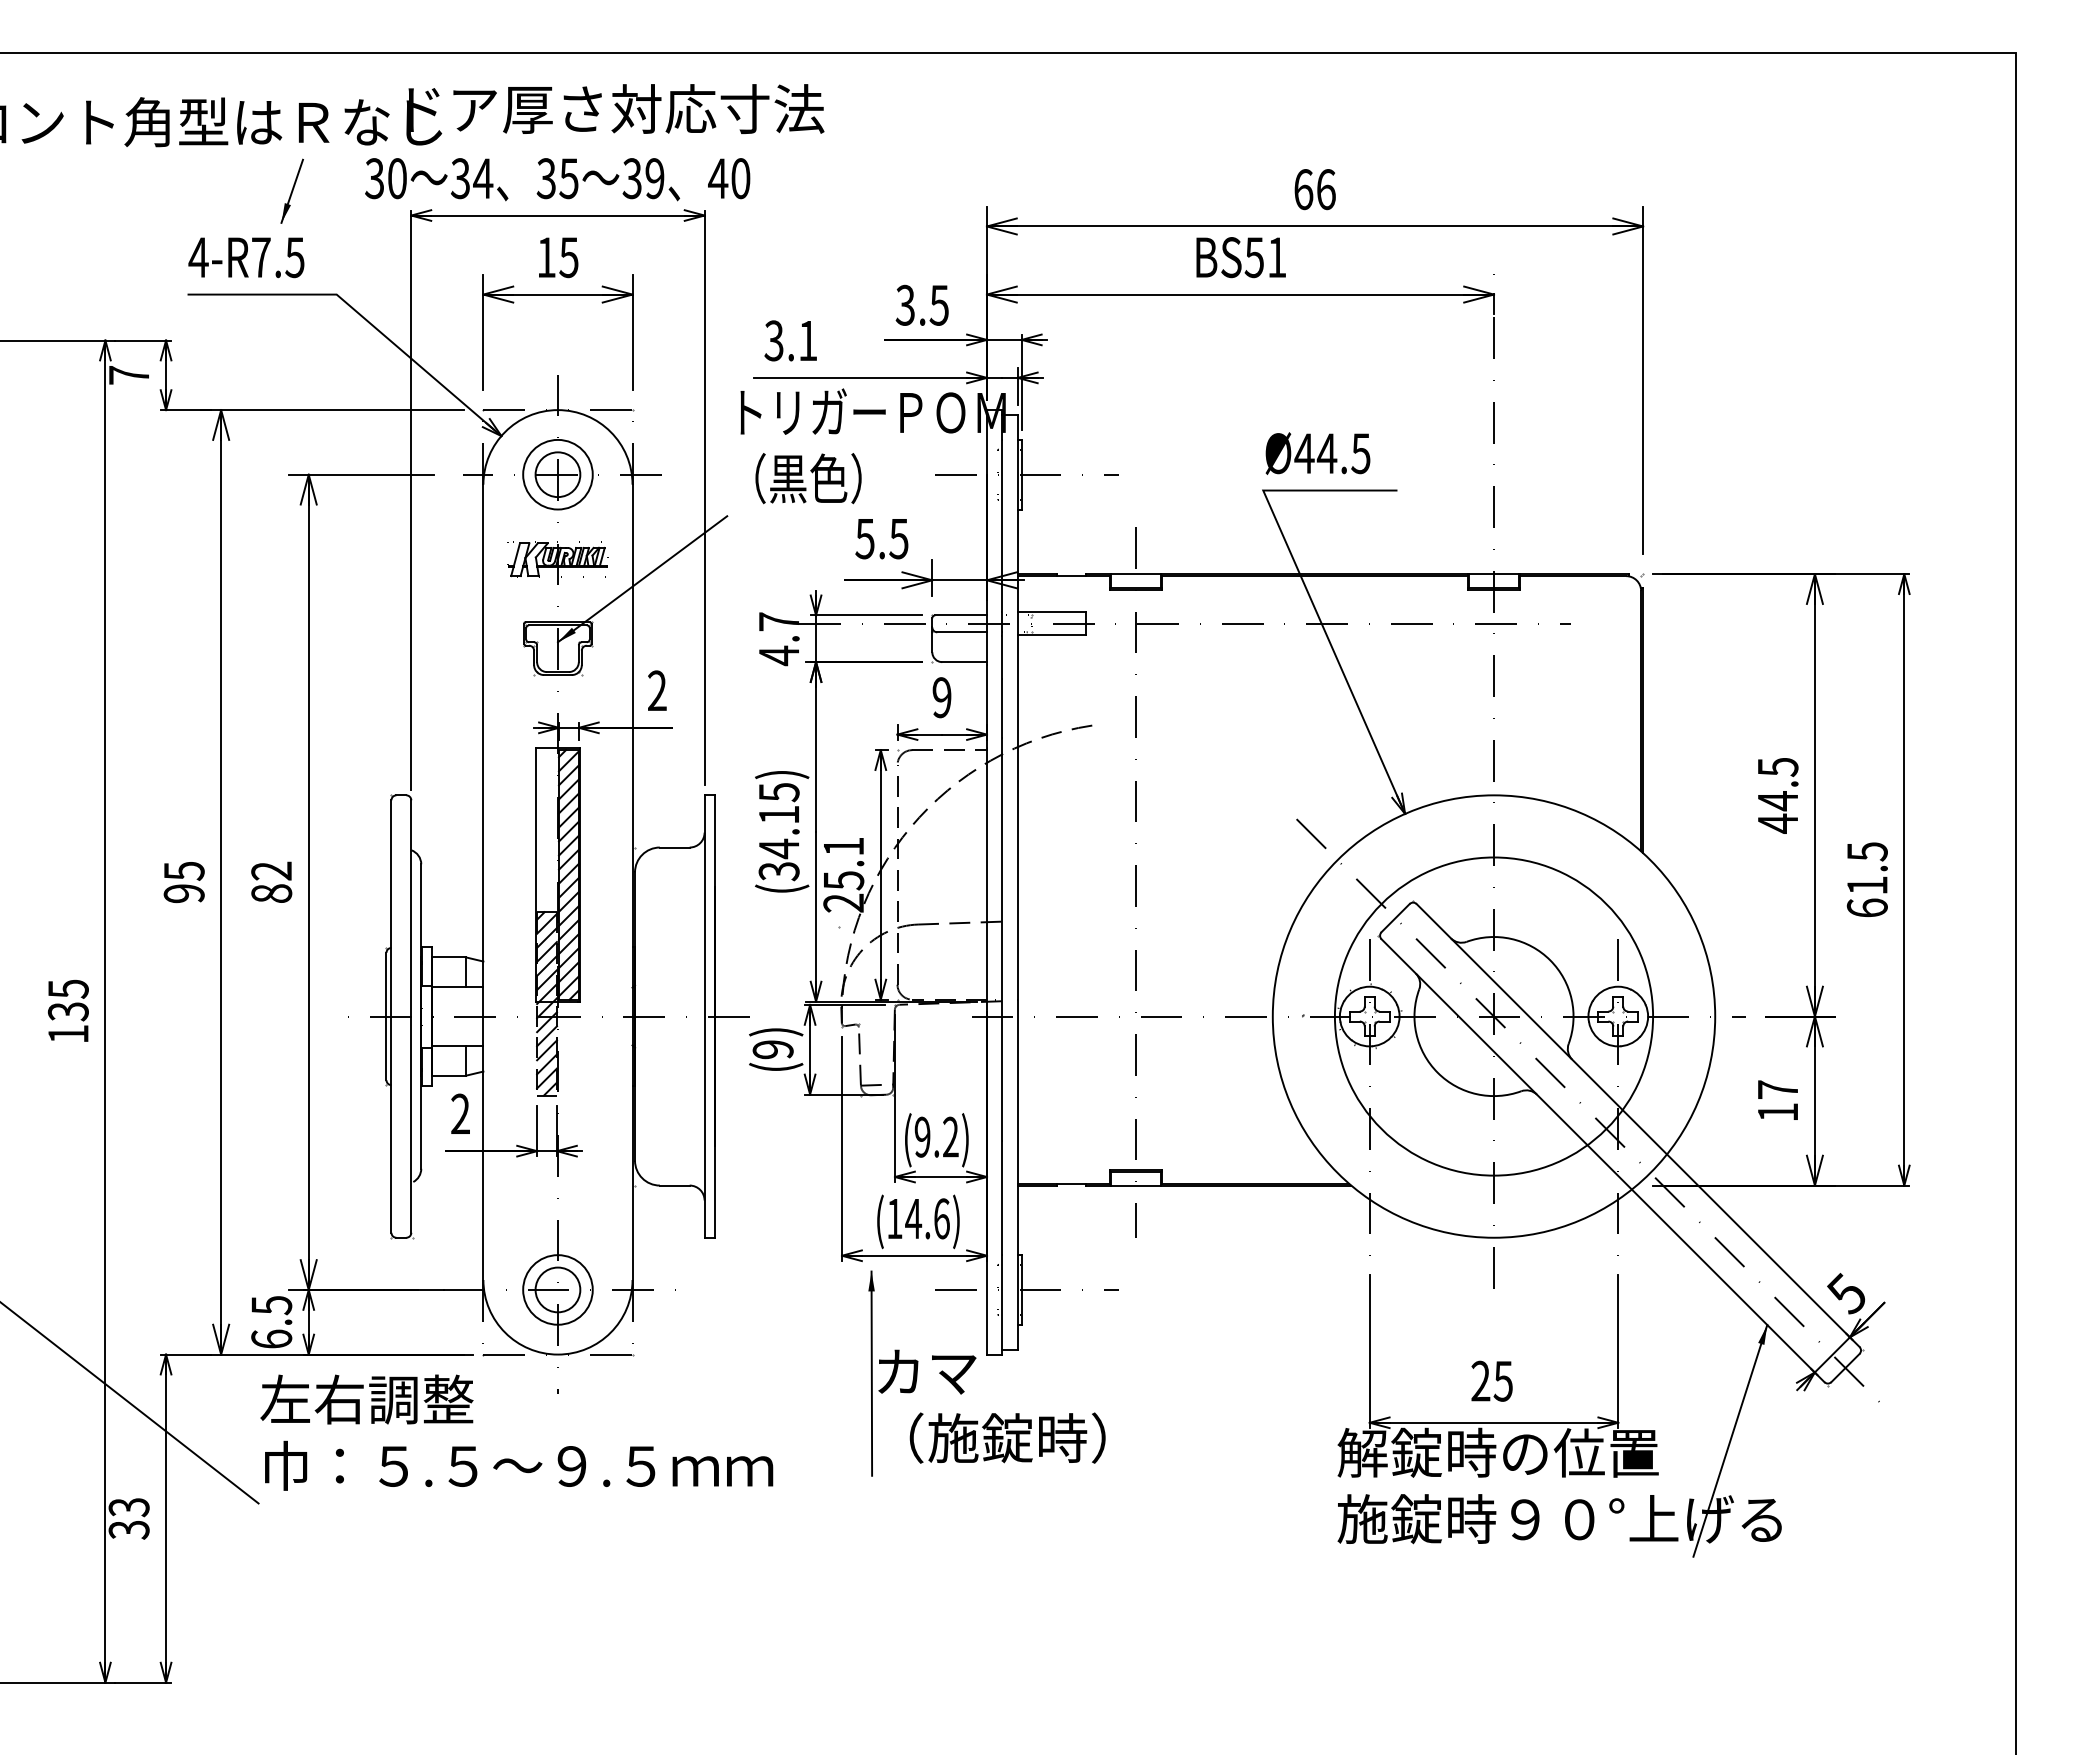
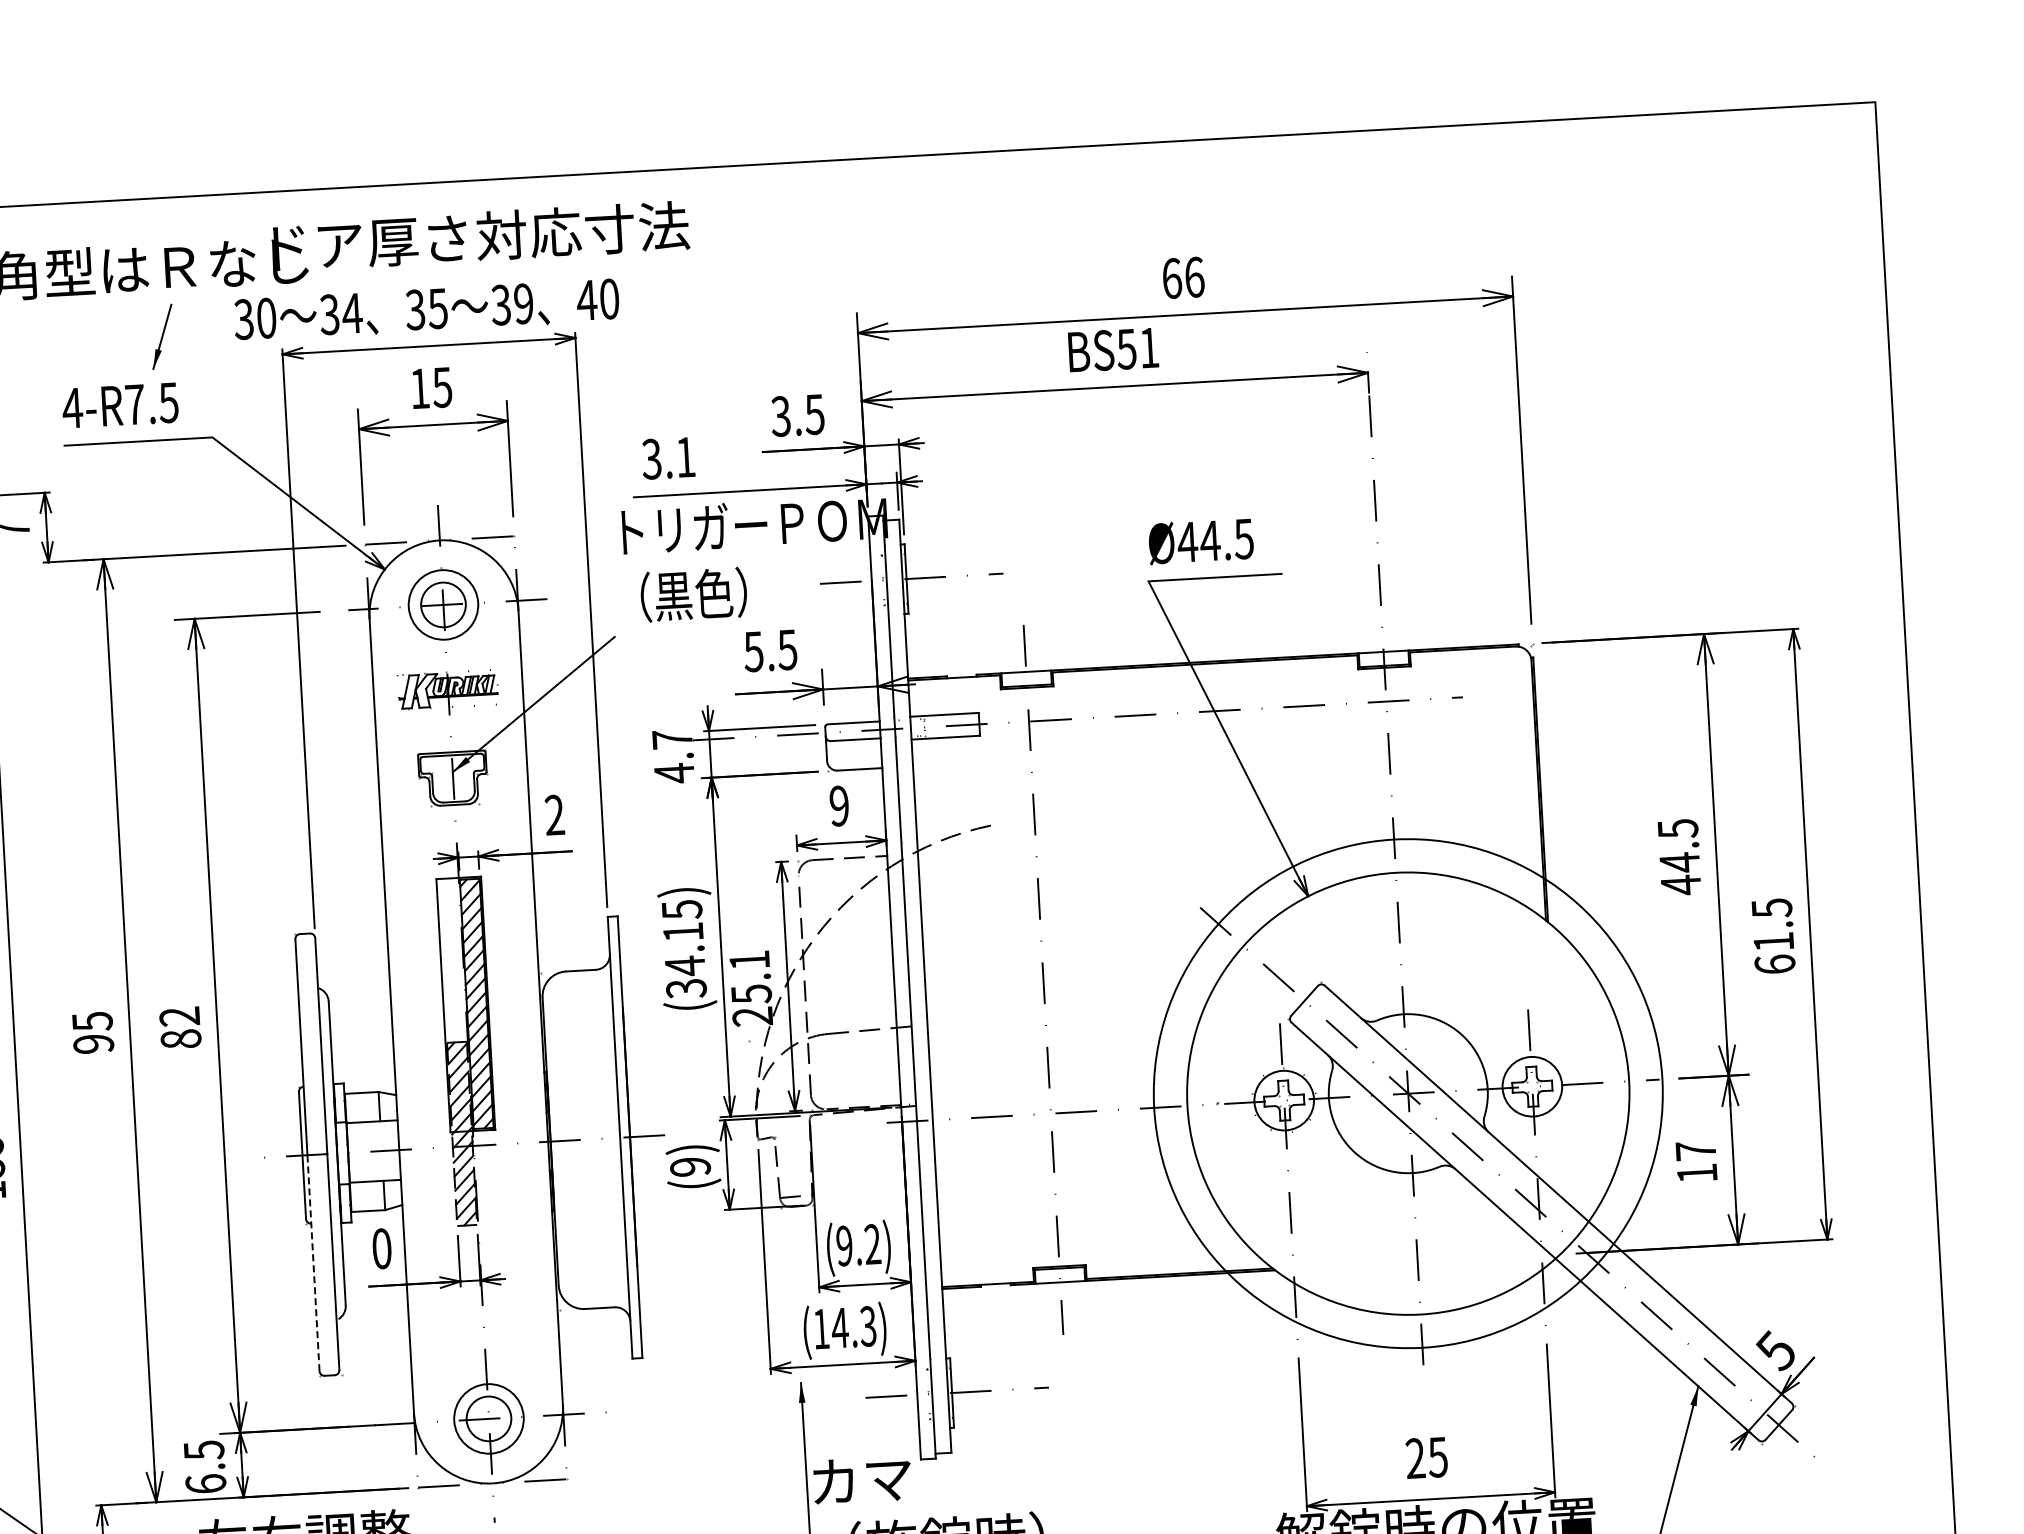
circle: (1493, 1016) -> (1407, 1093), size x1.6
text: (460, 1113) -> (381, 1248), 2 -> 0
line: (391, 1124) -> (313, 1263), solid -> dashed
text: (941, 1218) -> (867, 1326), (14.6) -> (14.3)

